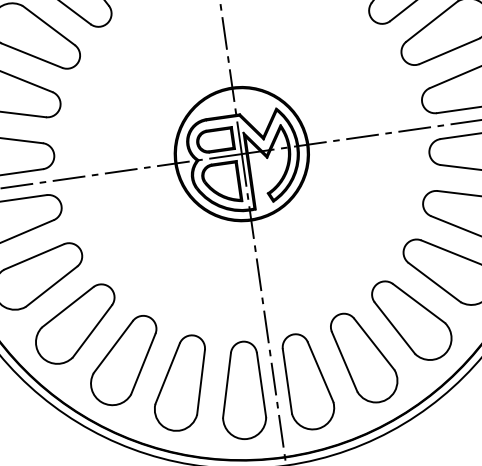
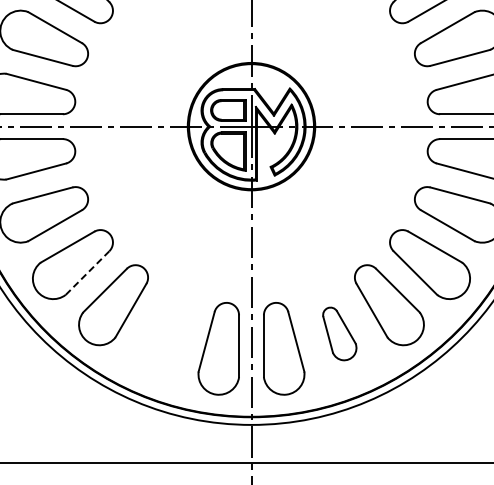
line: (92, 331) -> (87, 273), solid -> dashed
part: (364, 357) -> (339, 333), size x0.6
part: (179, 383) -> (162, 333), removed

